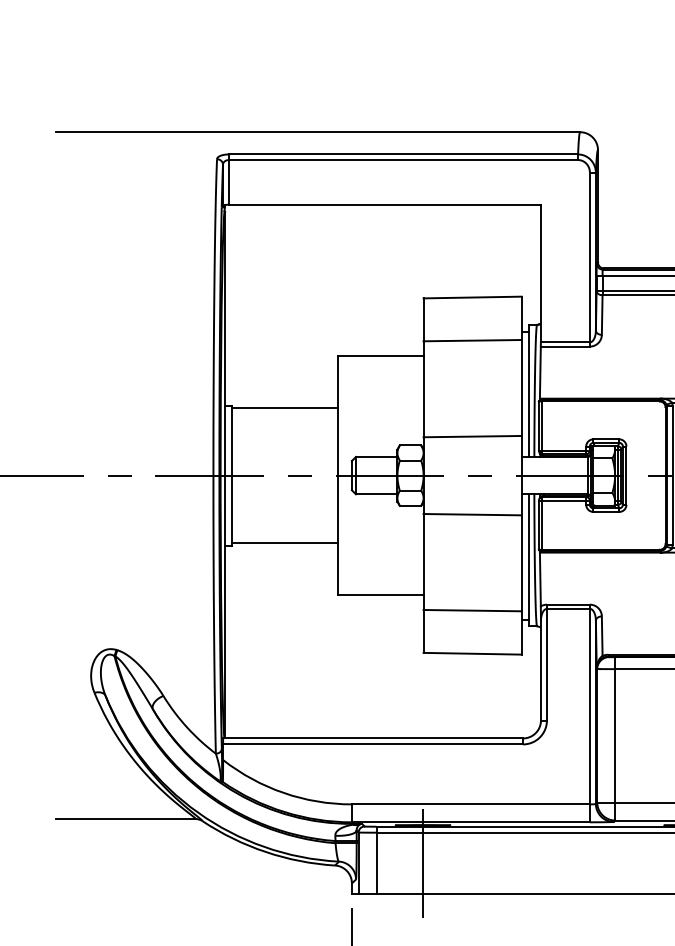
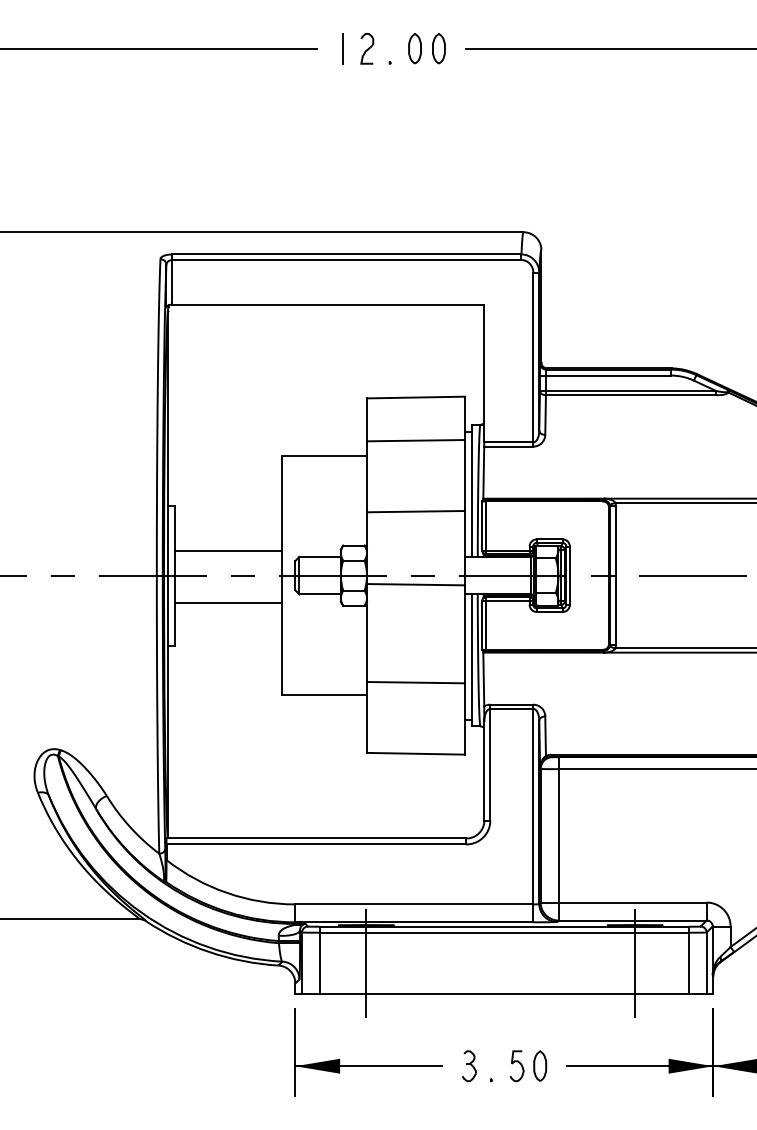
line: (285, 408) -> (228, 551), moved
line: (472, 436) -> (415, 511), moved
line: (472, 514) -> (415, 584), moved
line: (285, 542) -> (228, 602), moved
line: (472, 610) -> (415, 682), moved

